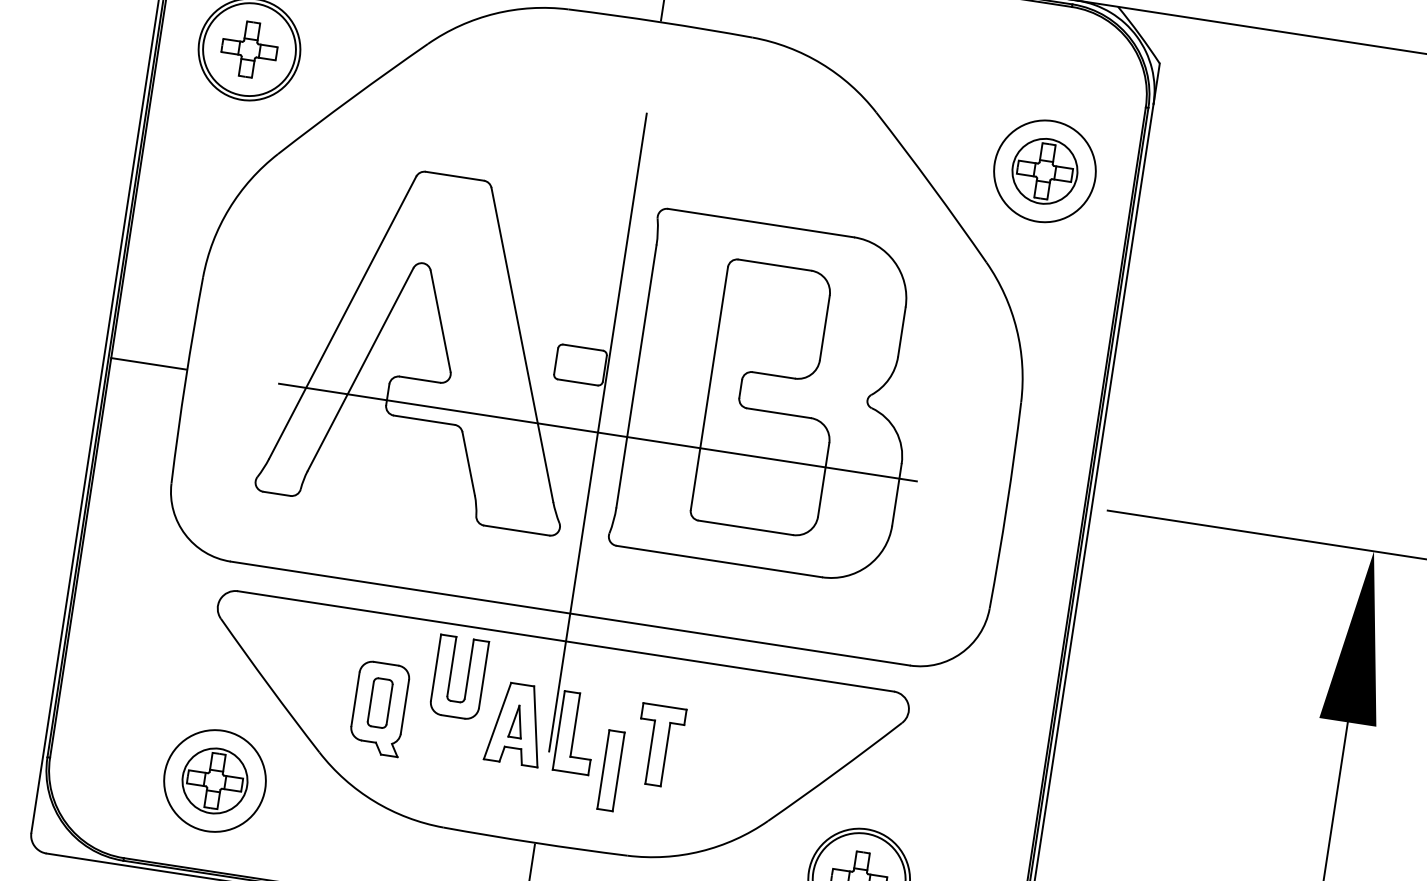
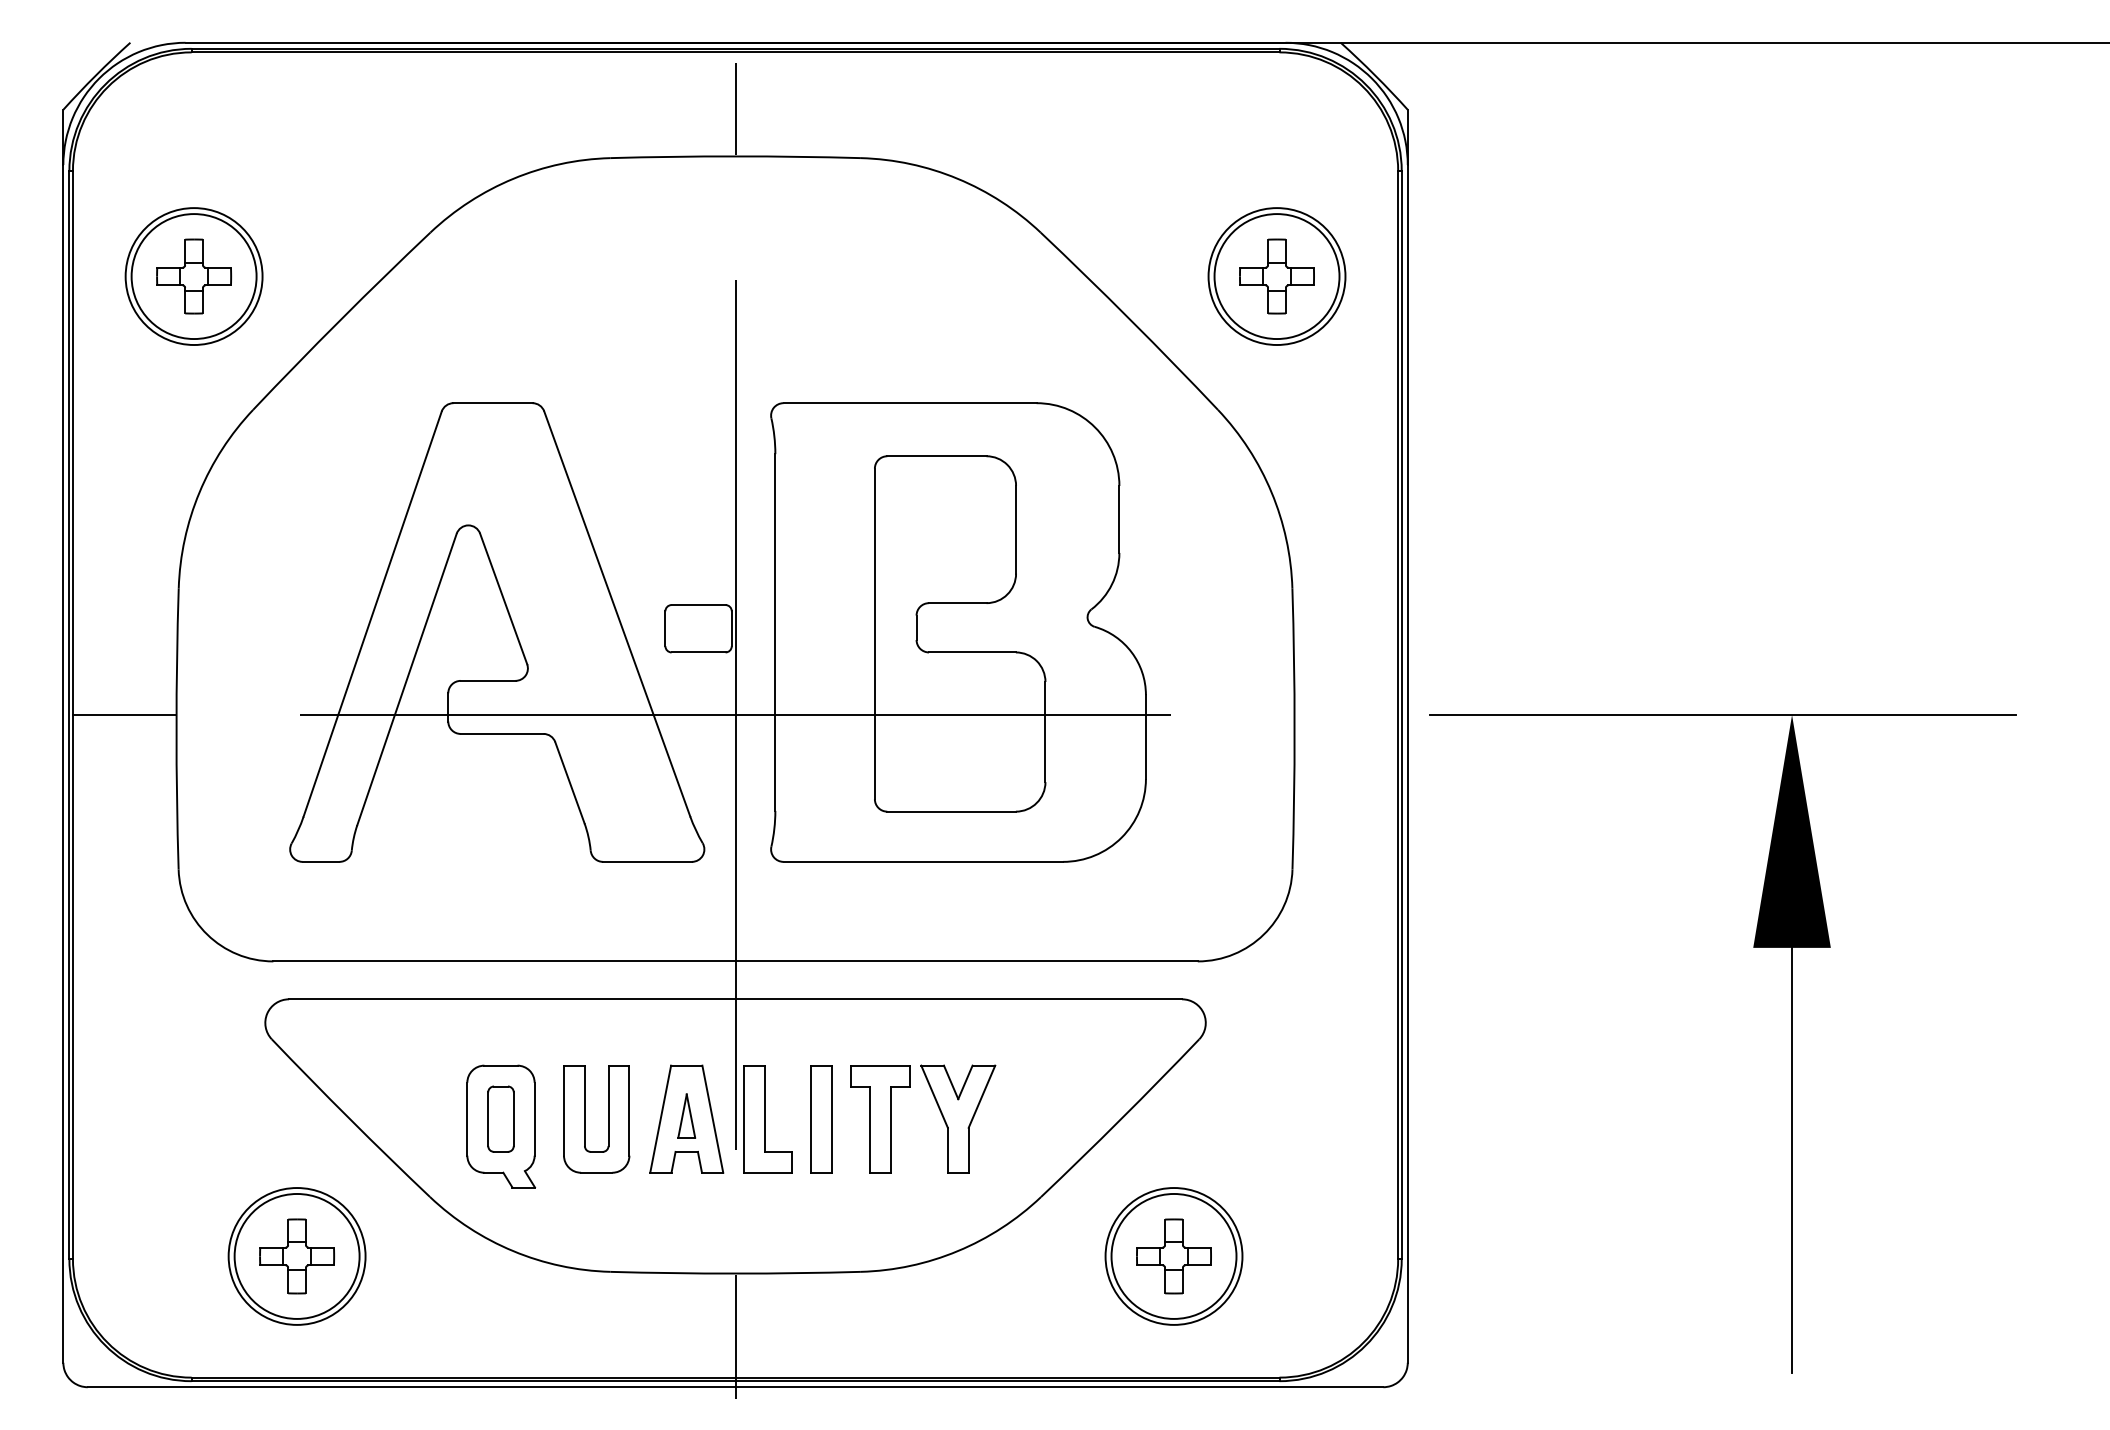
circle: (1044, 171) -> (1276, 276), size x1.43
part: (450, 676) -> (585, 1119), moved
part: (716, 754) -> (958, 1118), added
part: (610, 770) -> (821, 1119), moved
circle: (214, 780) -> (296, 1255), size x1.43

